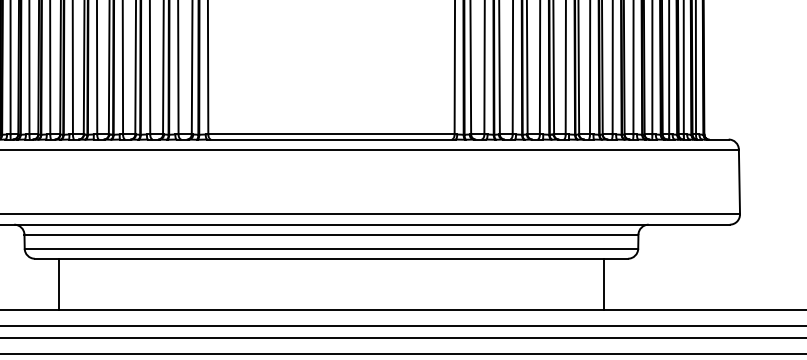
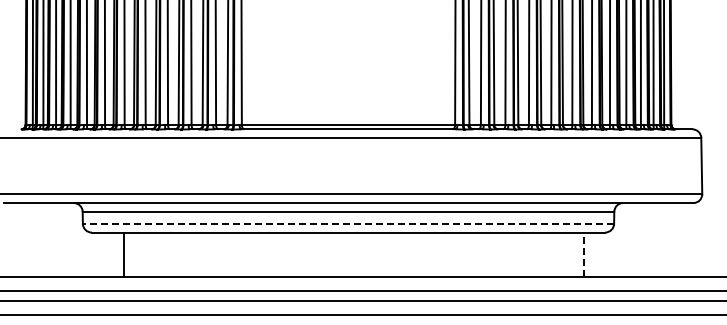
line: (331, 248) -> (348, 223), solid -> dashed
line: (58, 284) -> (123, 254), moved
line: (604, 284) -> (584, 254), solid -> dashed

